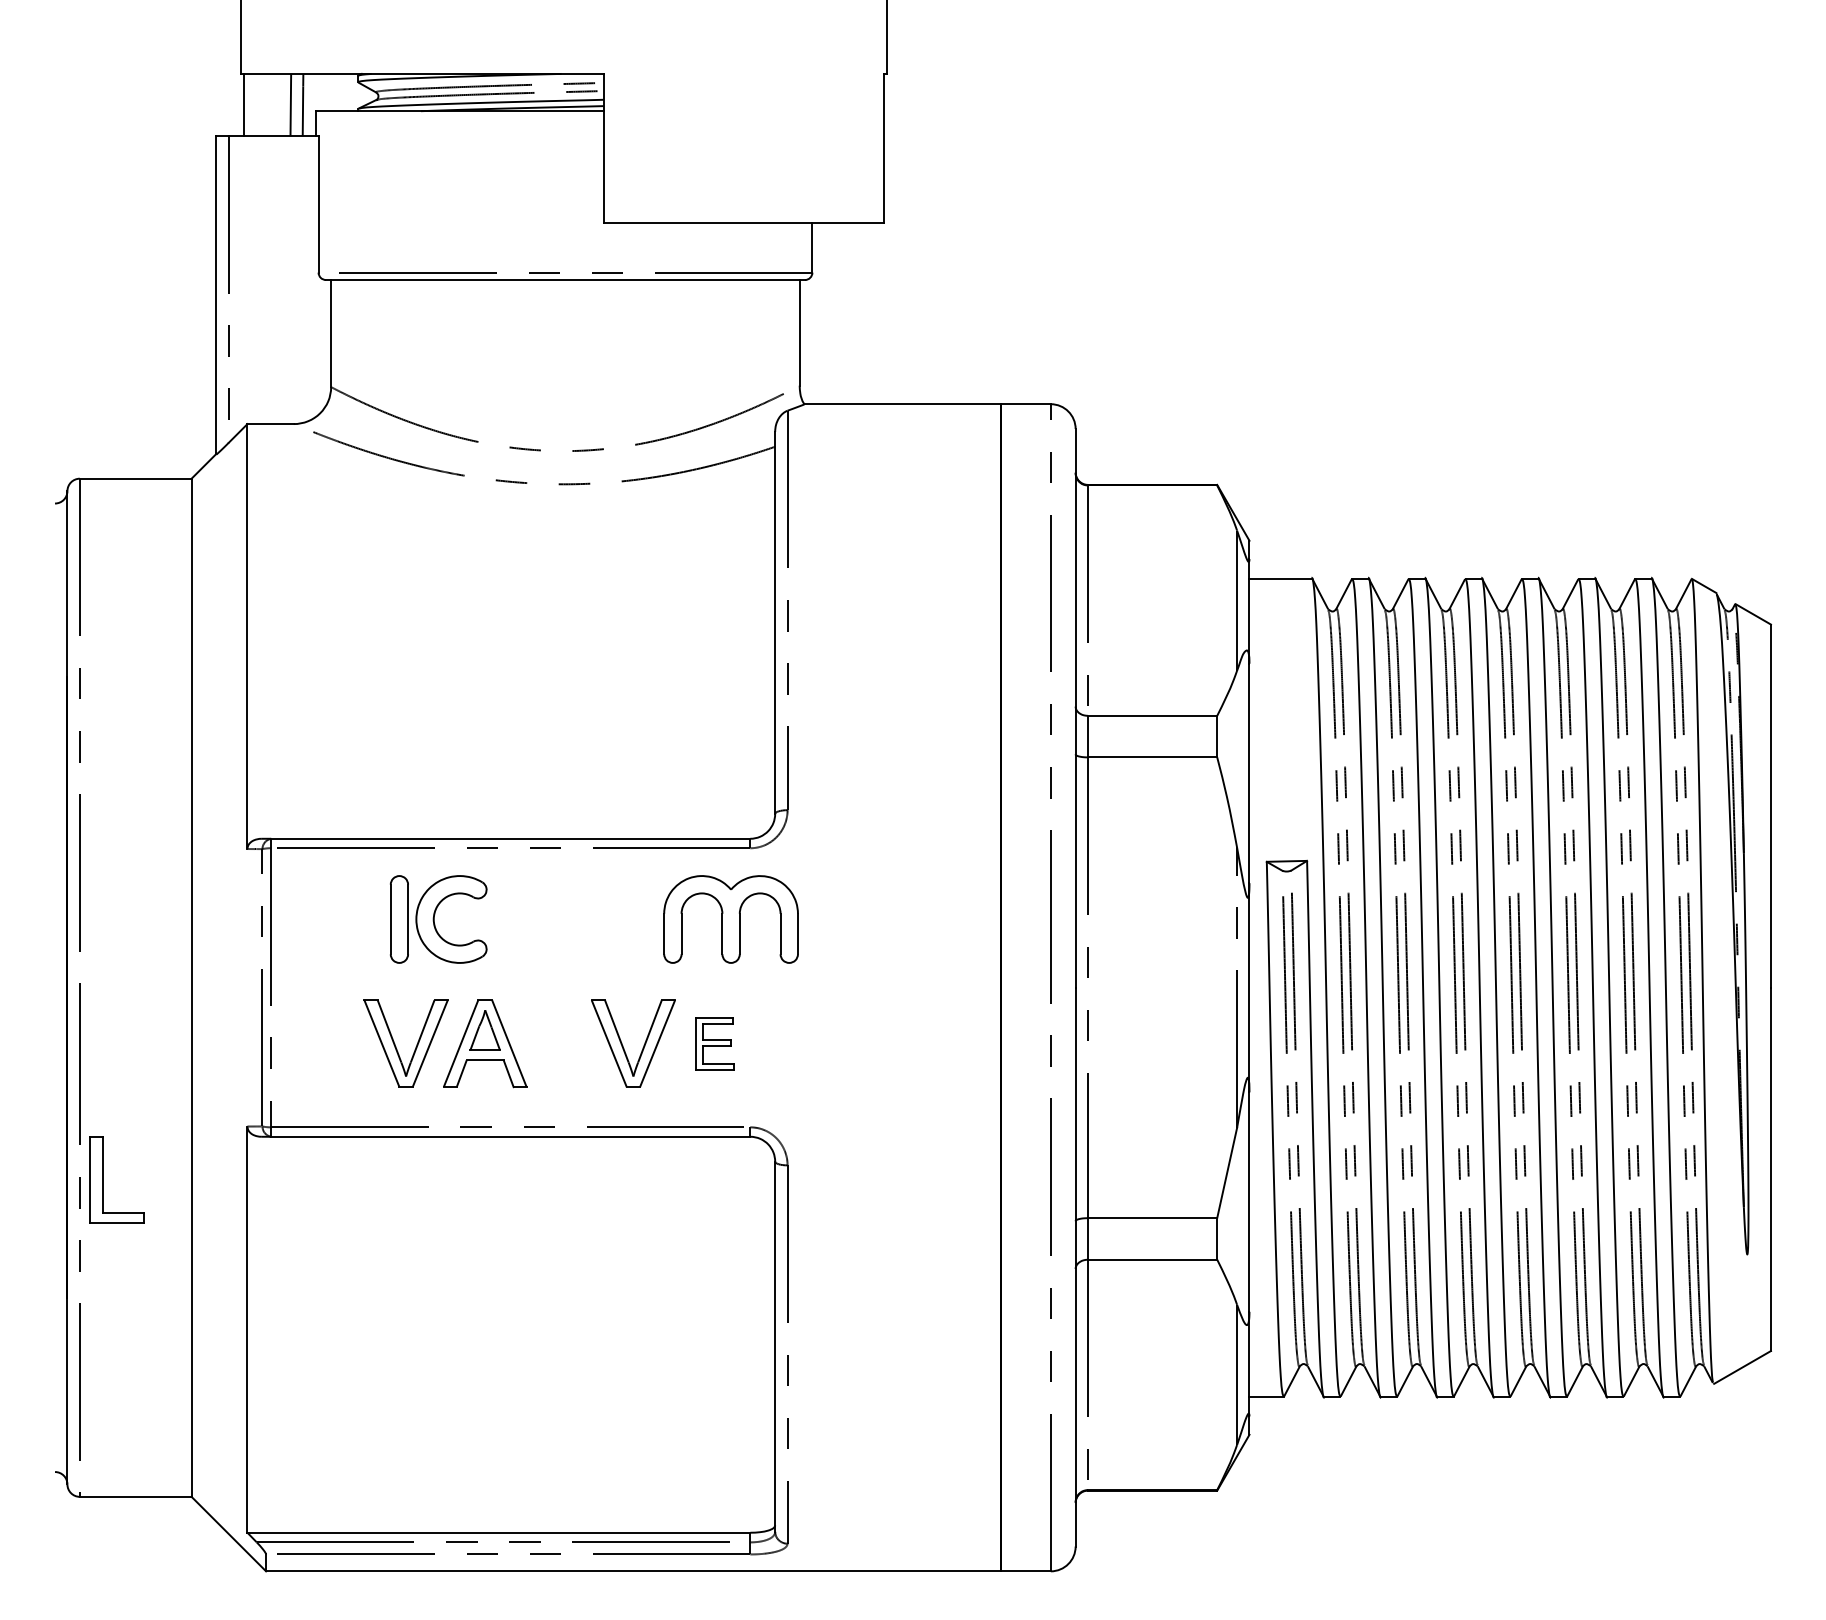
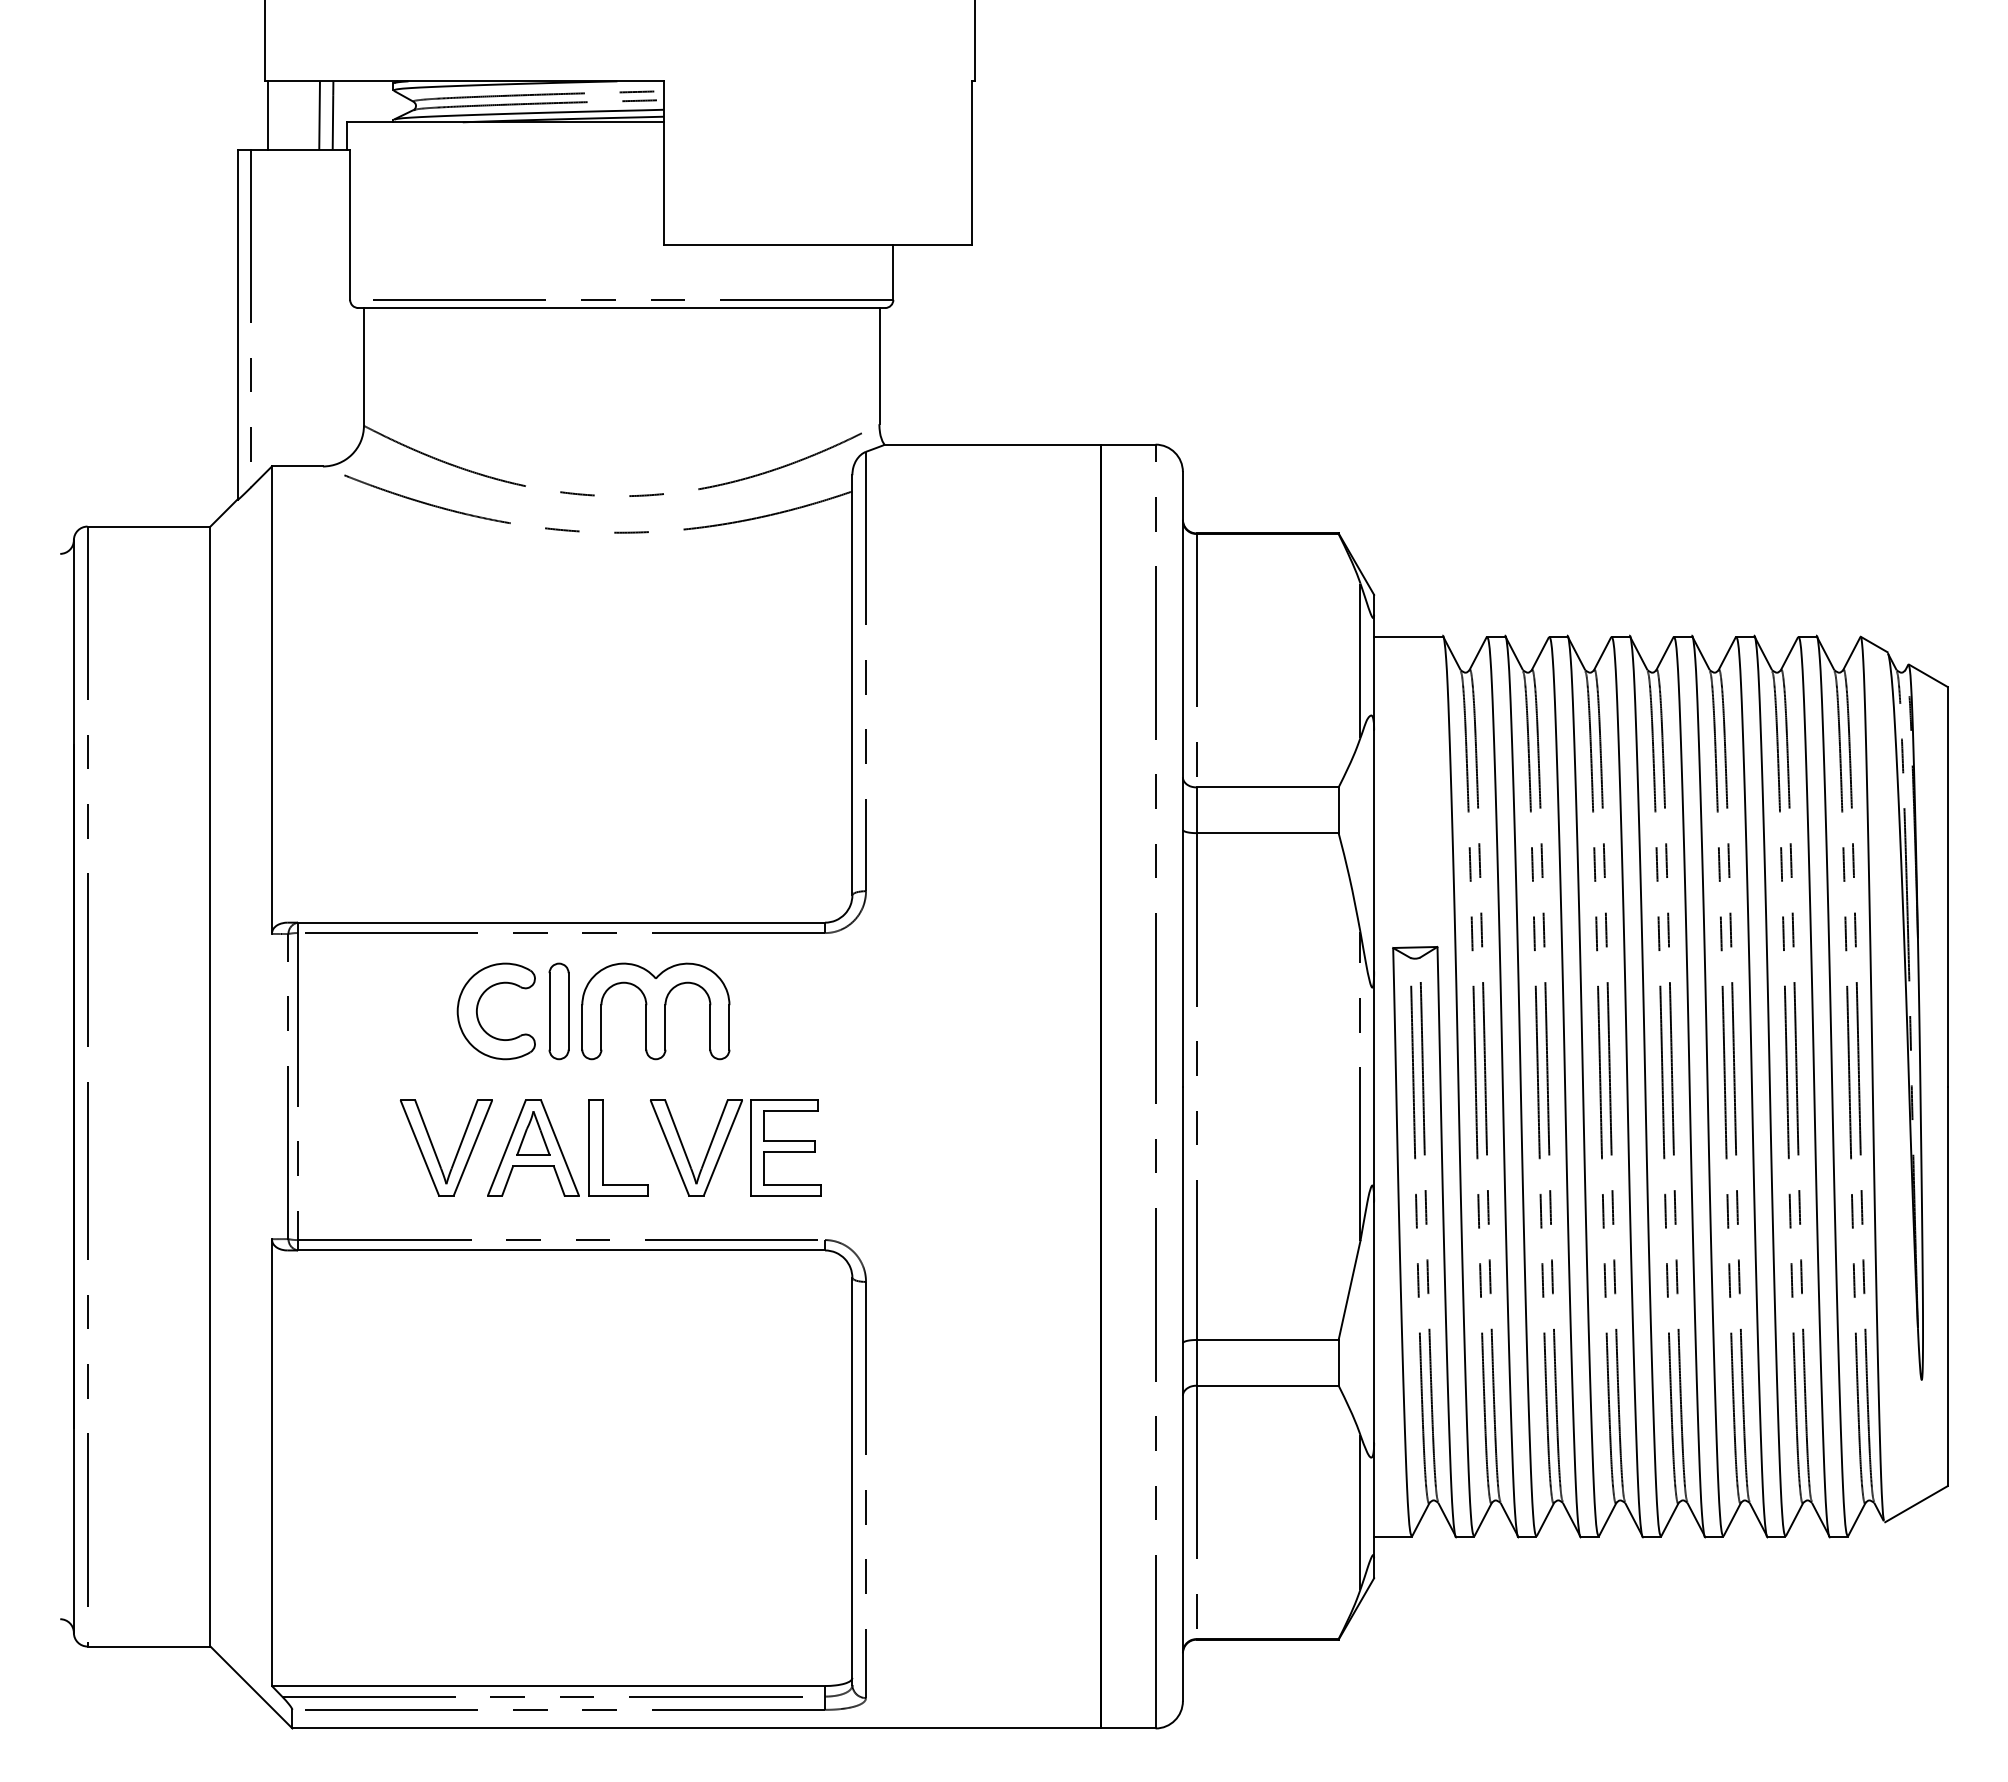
part: (398, 919) -> (558, 1011), moved
part: (730, 919) -> (655, 1011), moved
part: (714, 1043) -> (785, 1147), size x1.67
part: (103, 1179) -> (603, 1147), moved

